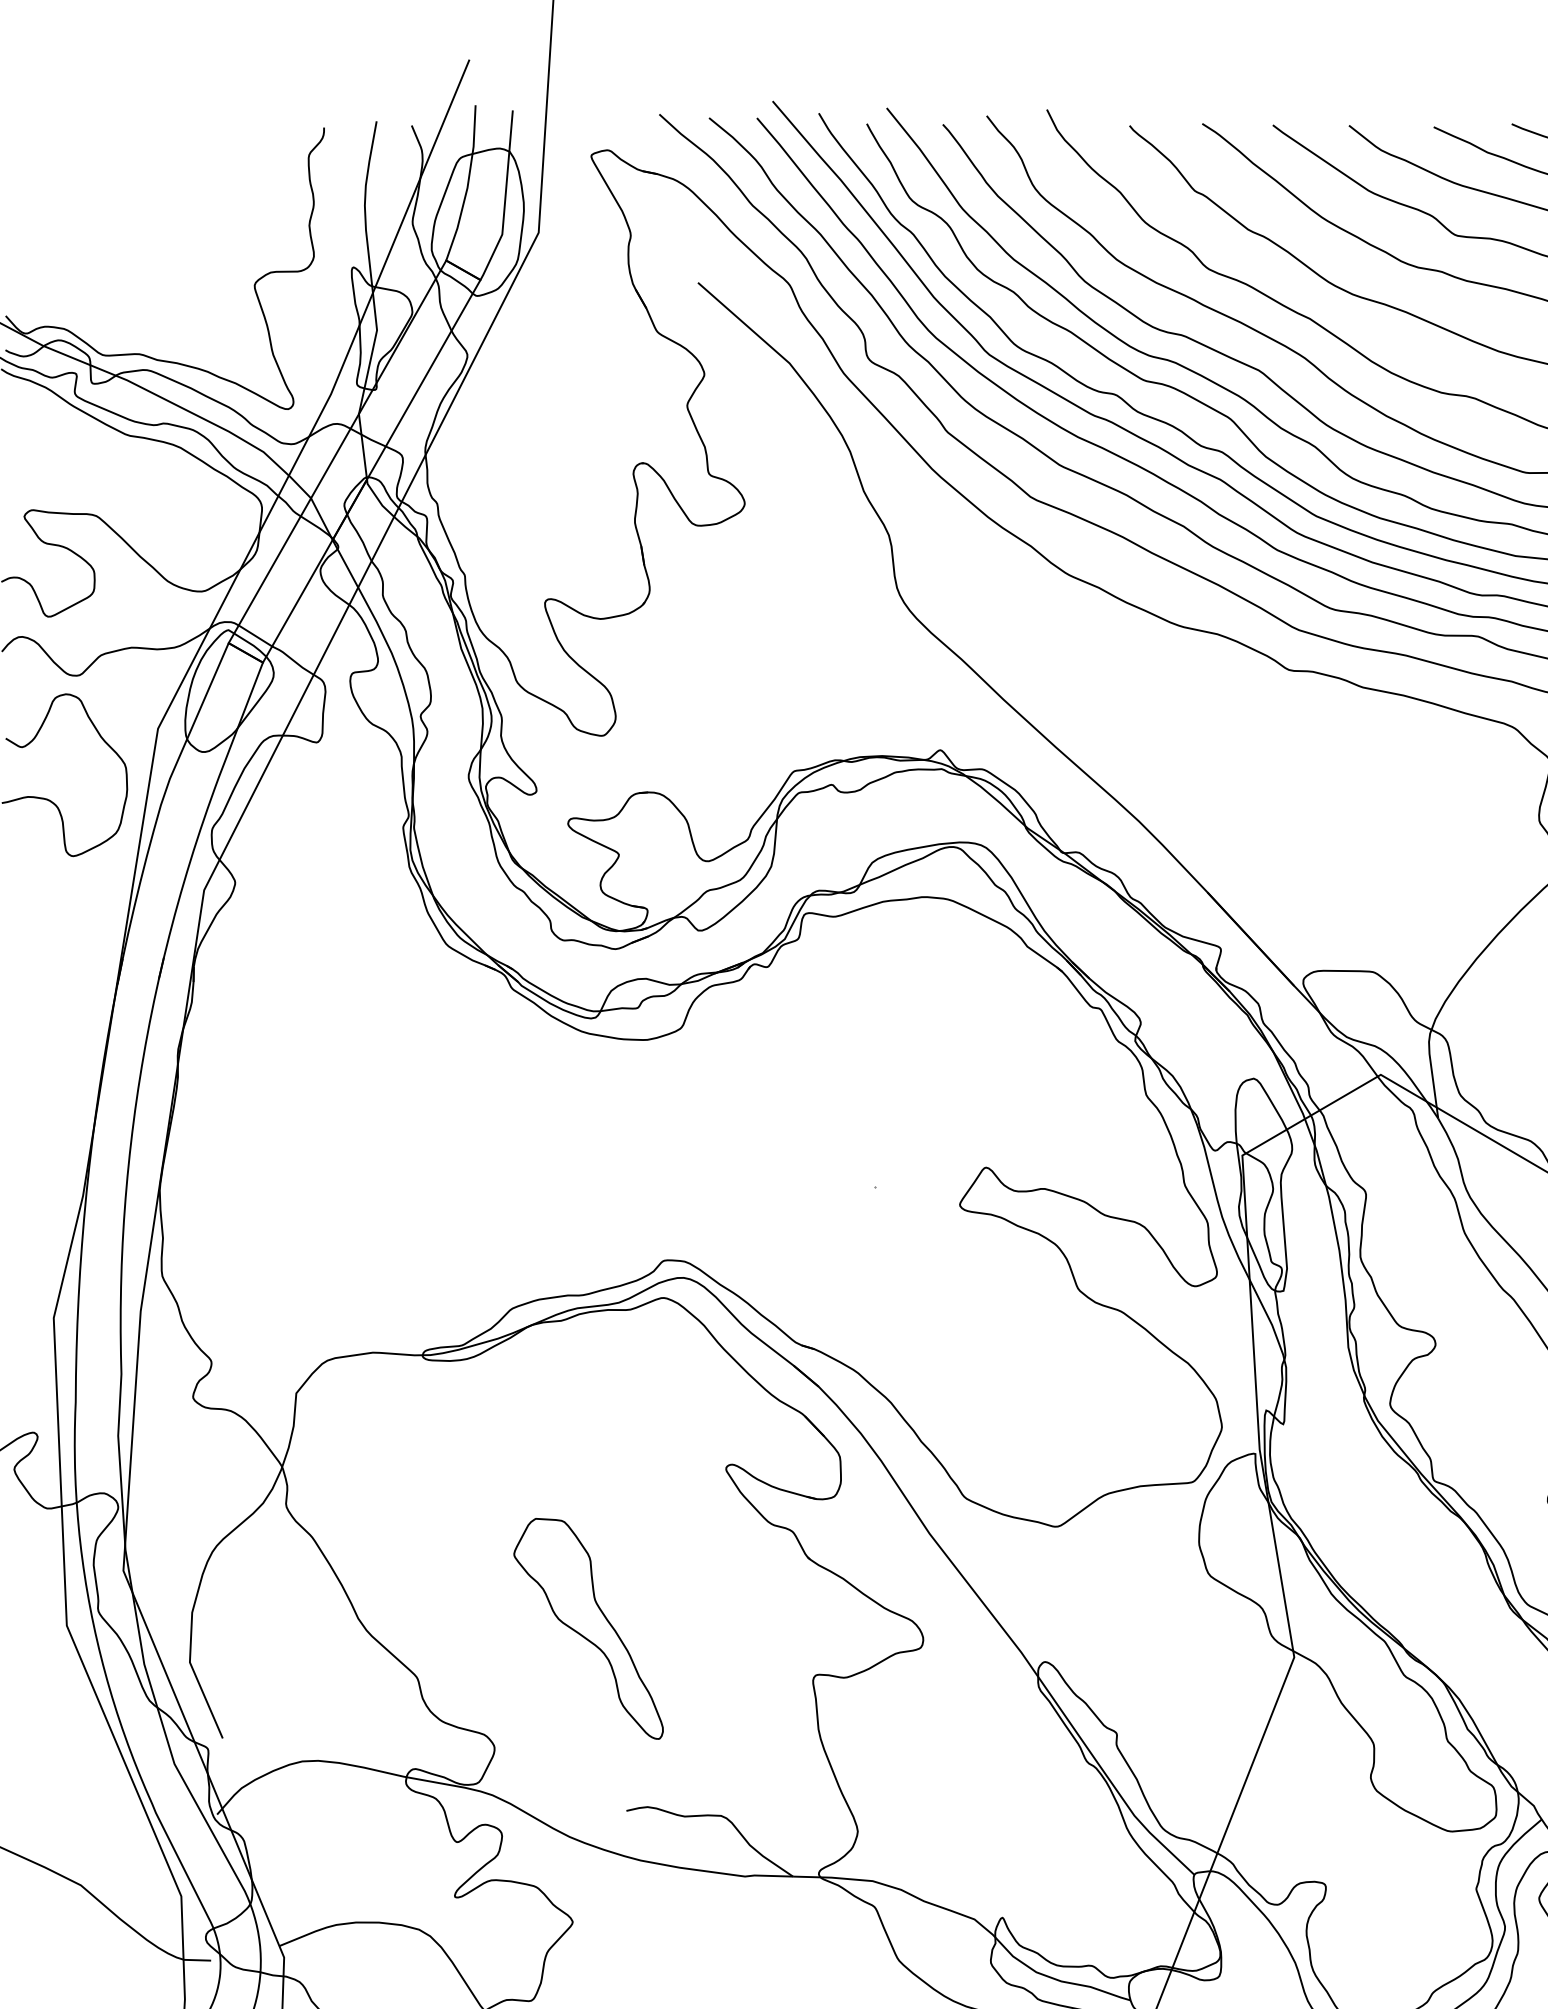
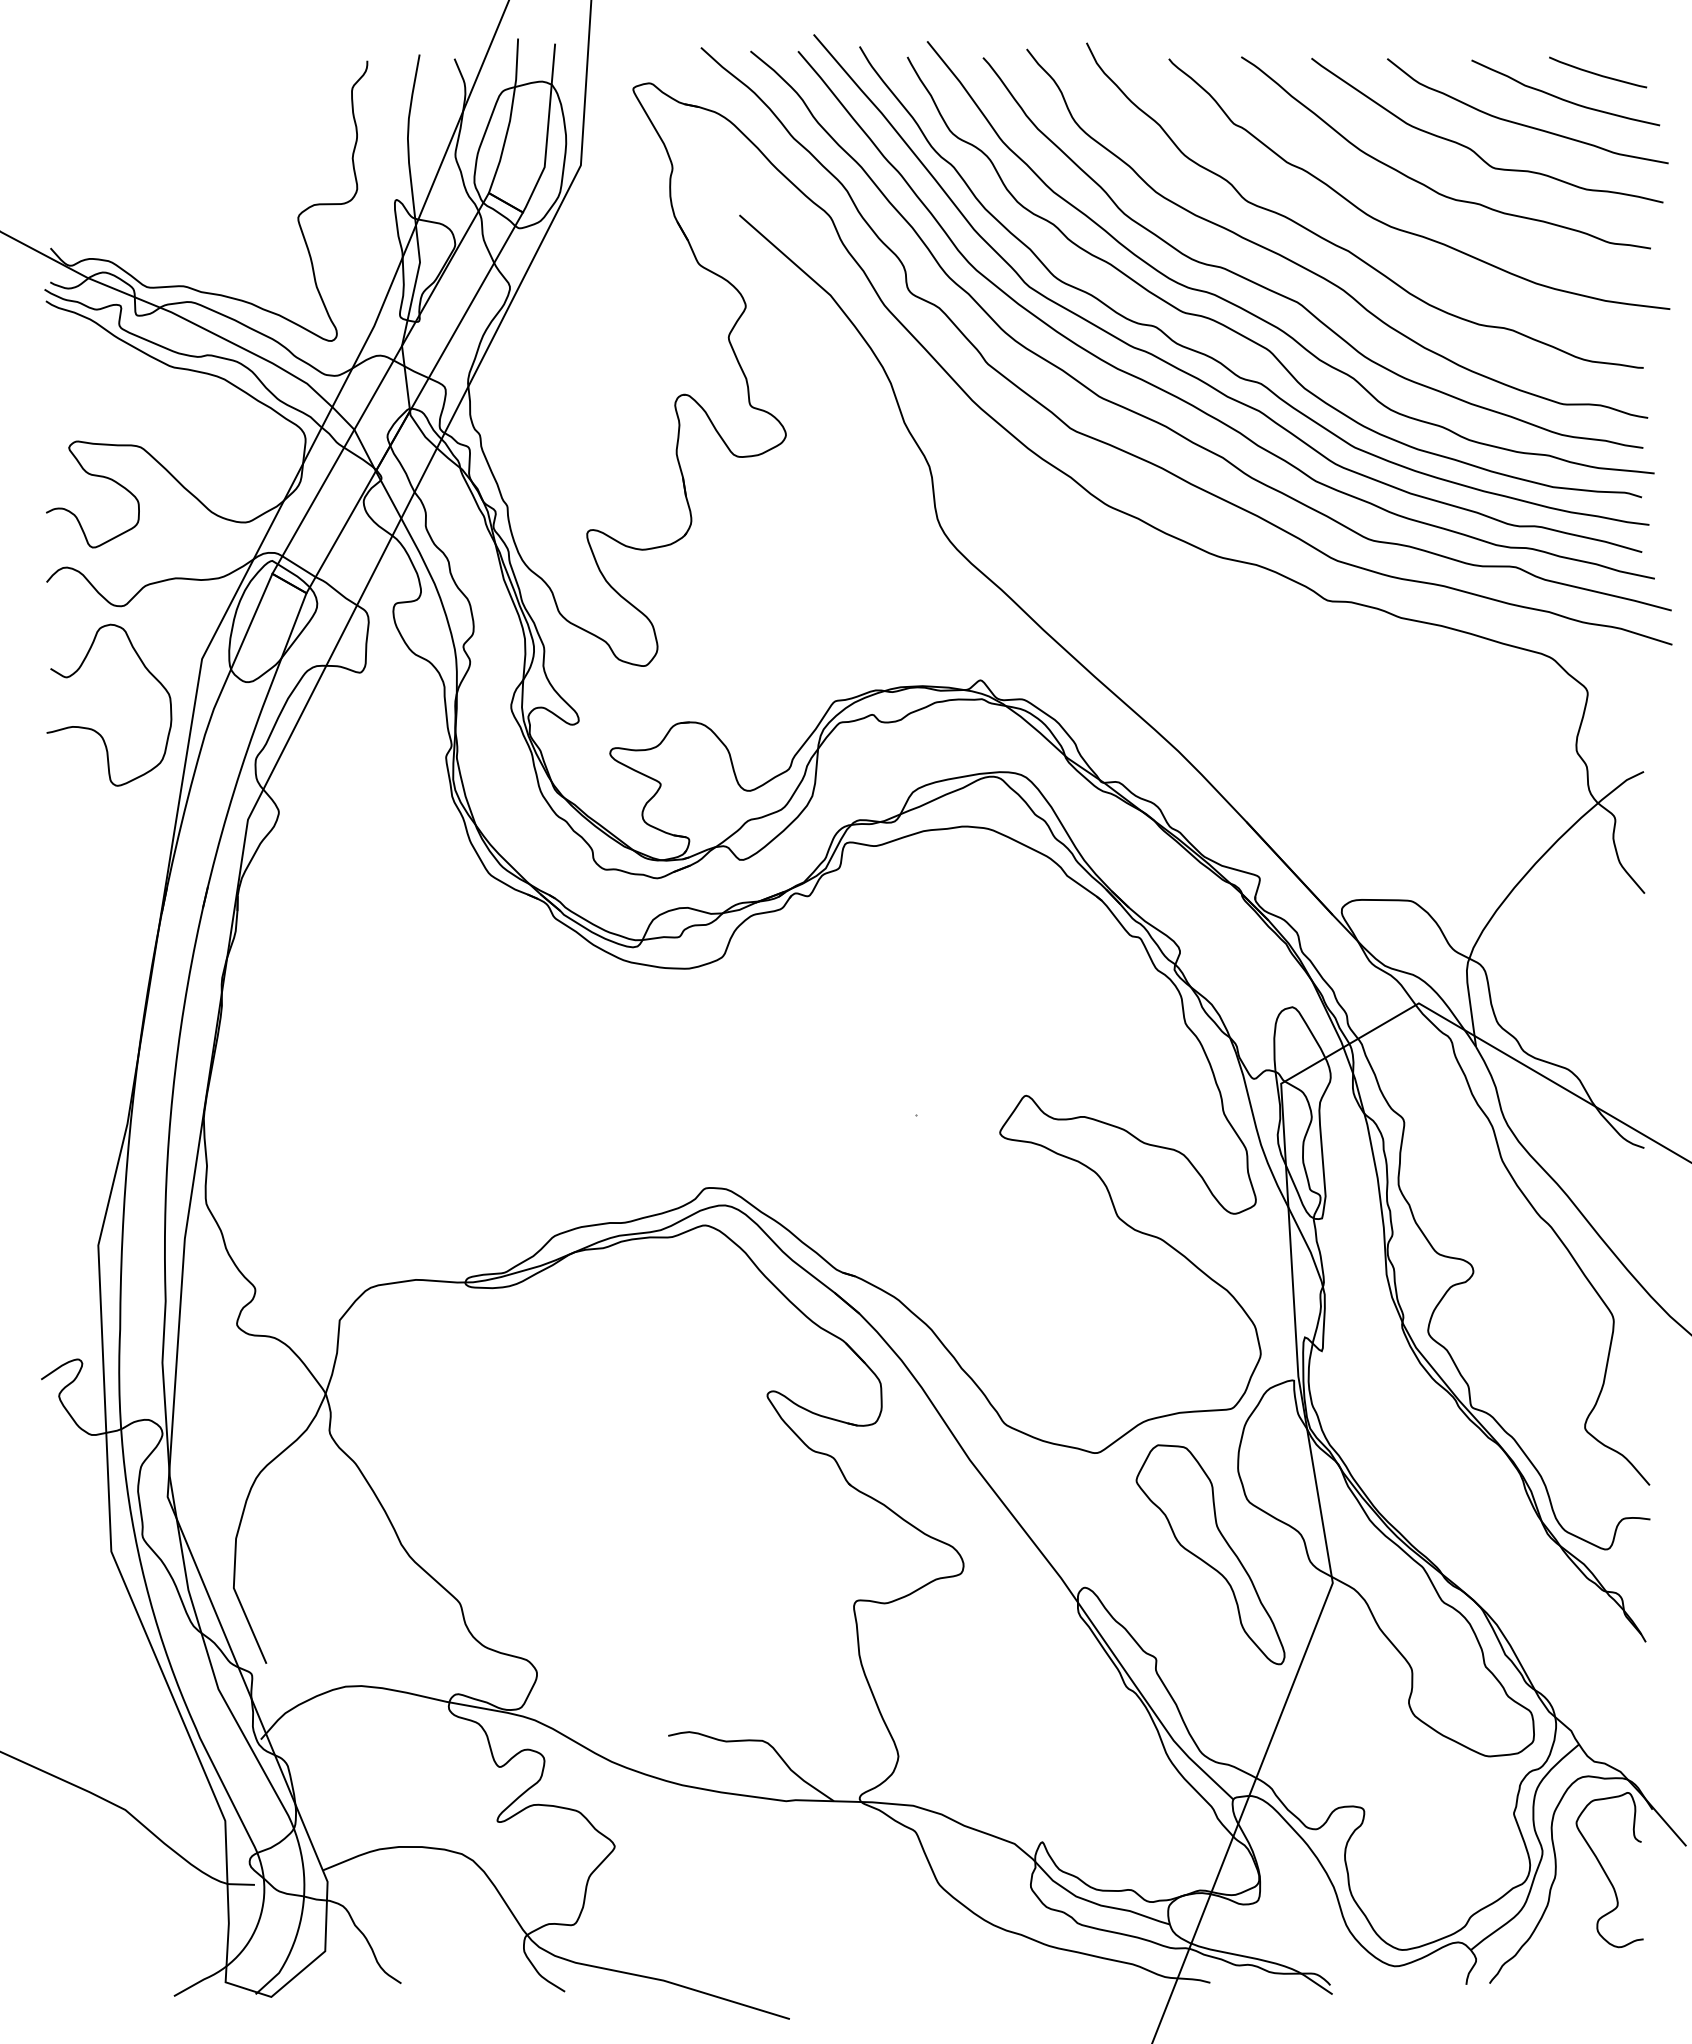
part: (588, 1628) -> (1210, 1554), moved

